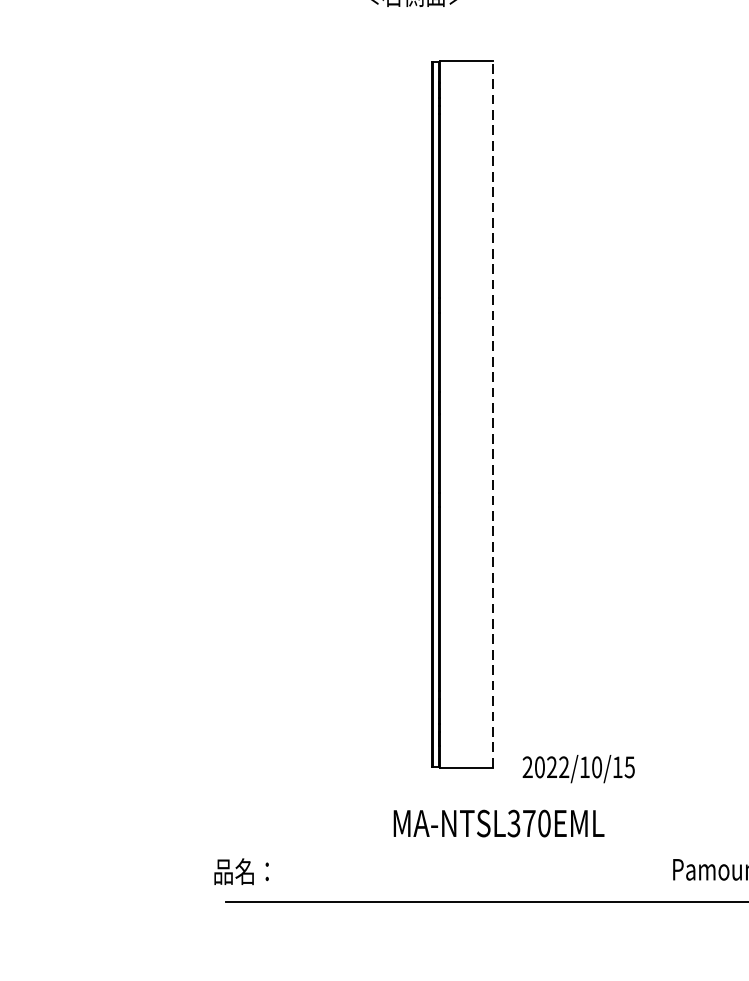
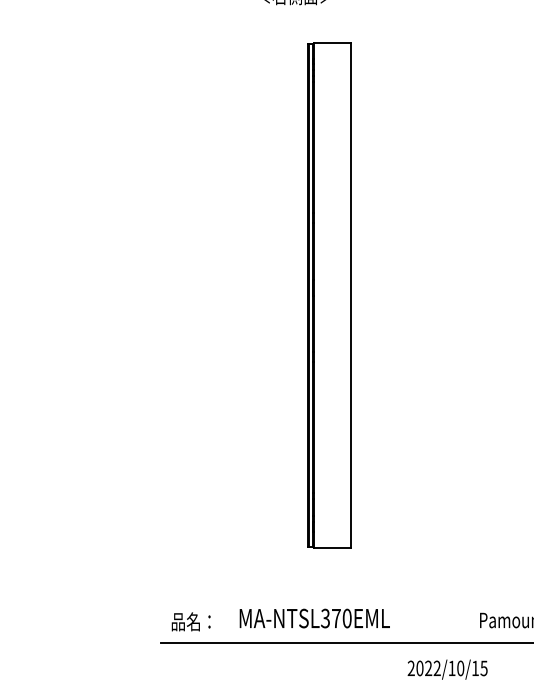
line: (492, 414) -> (351, 295), dashed -> solid
text: (578, 768) -> (447, 669), moved
text: (498, 823) -> (314, 618), moved
text: (240, 871) -> (190, 621), moved

